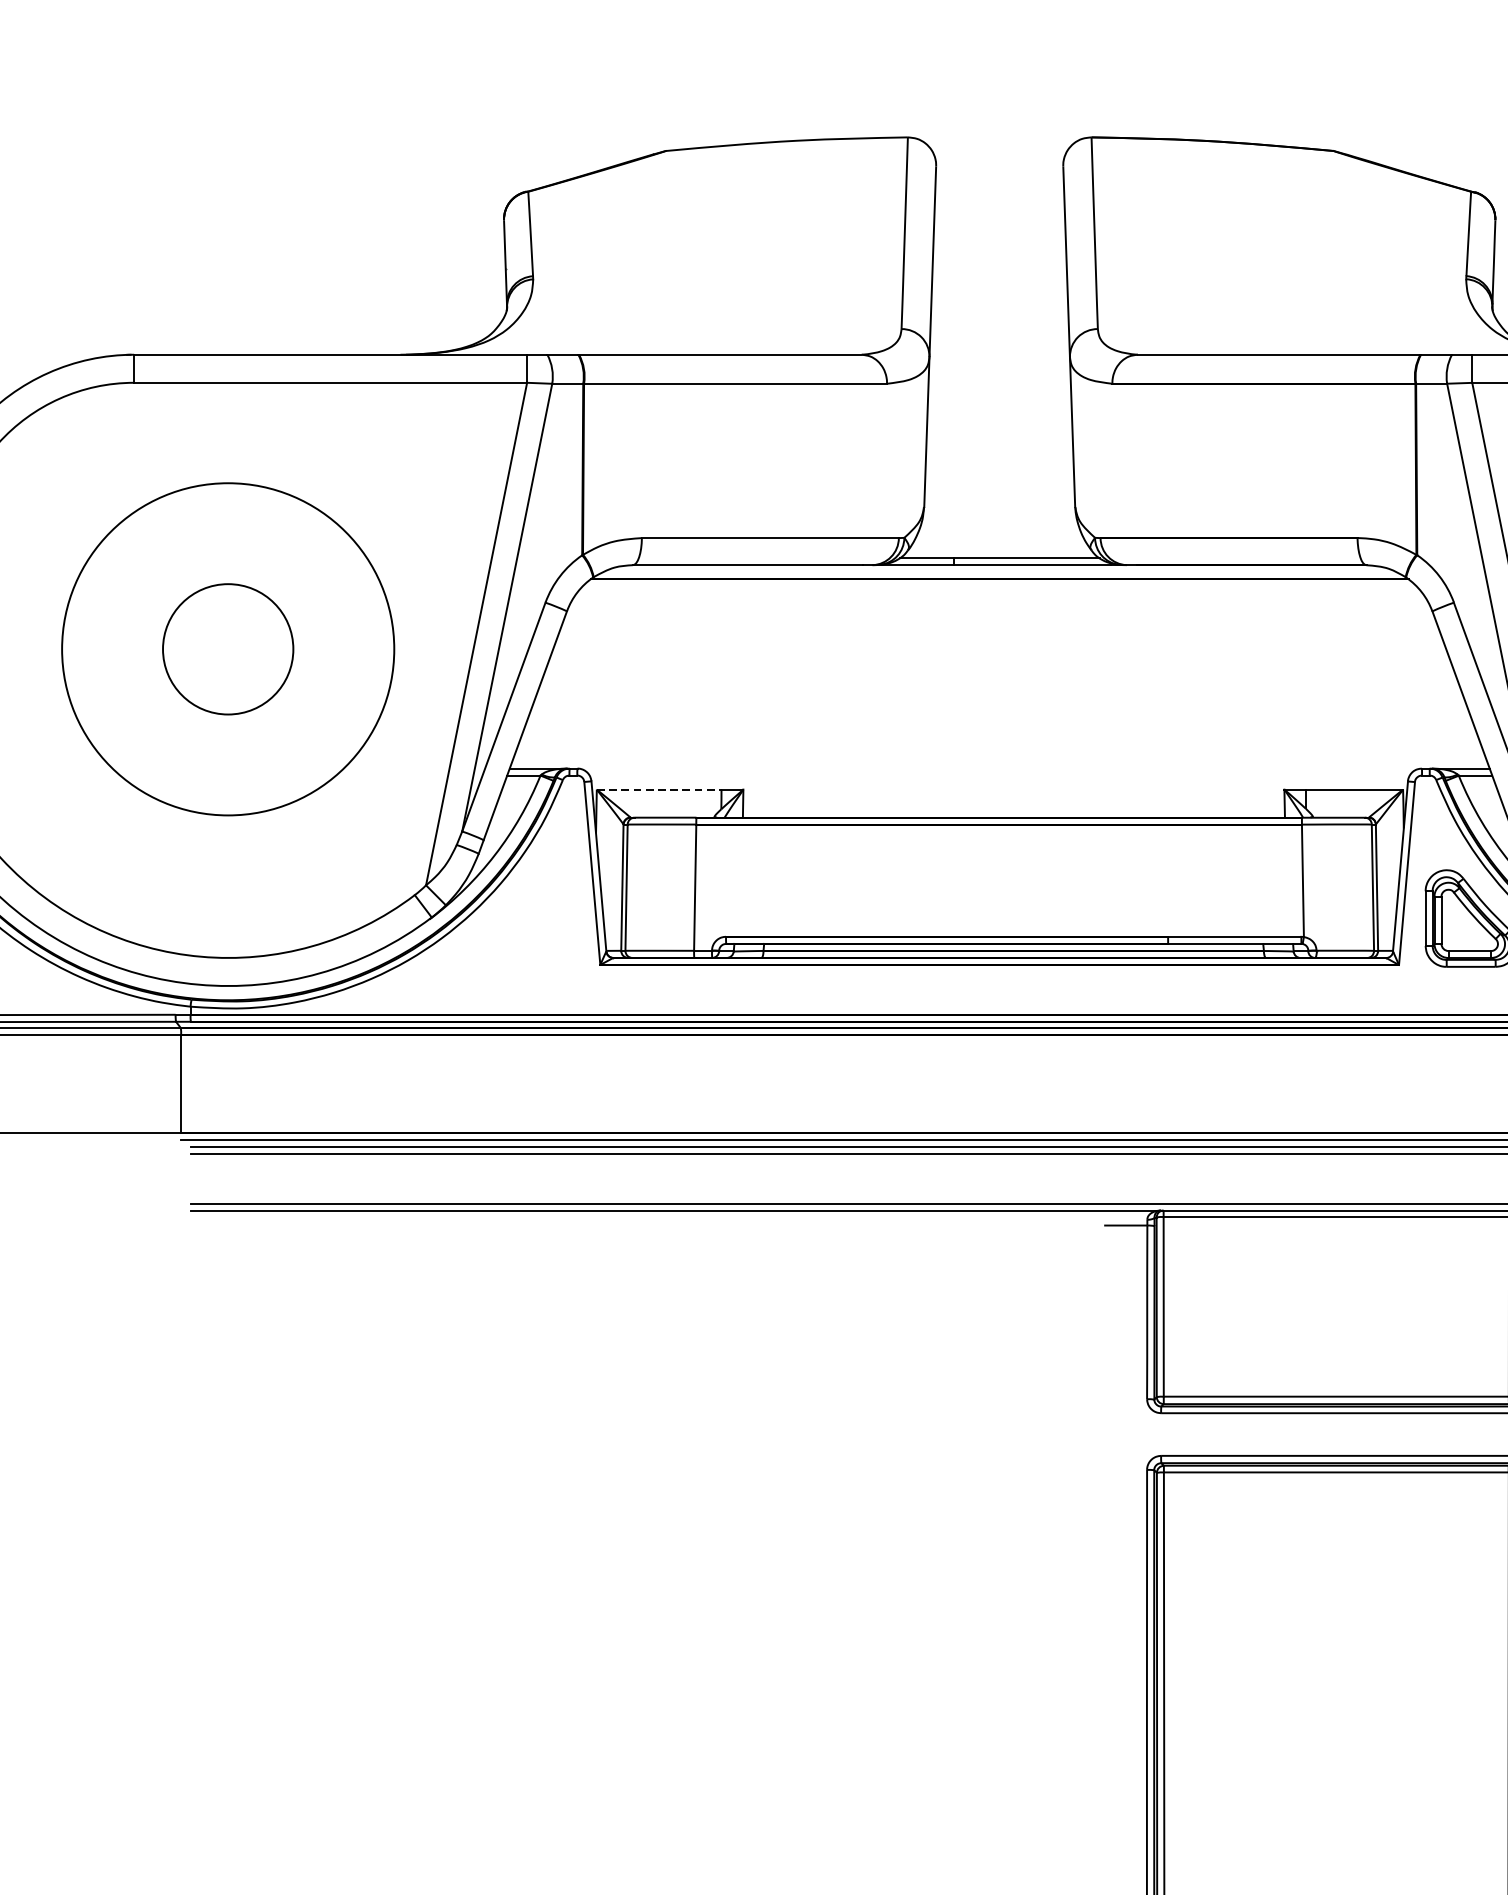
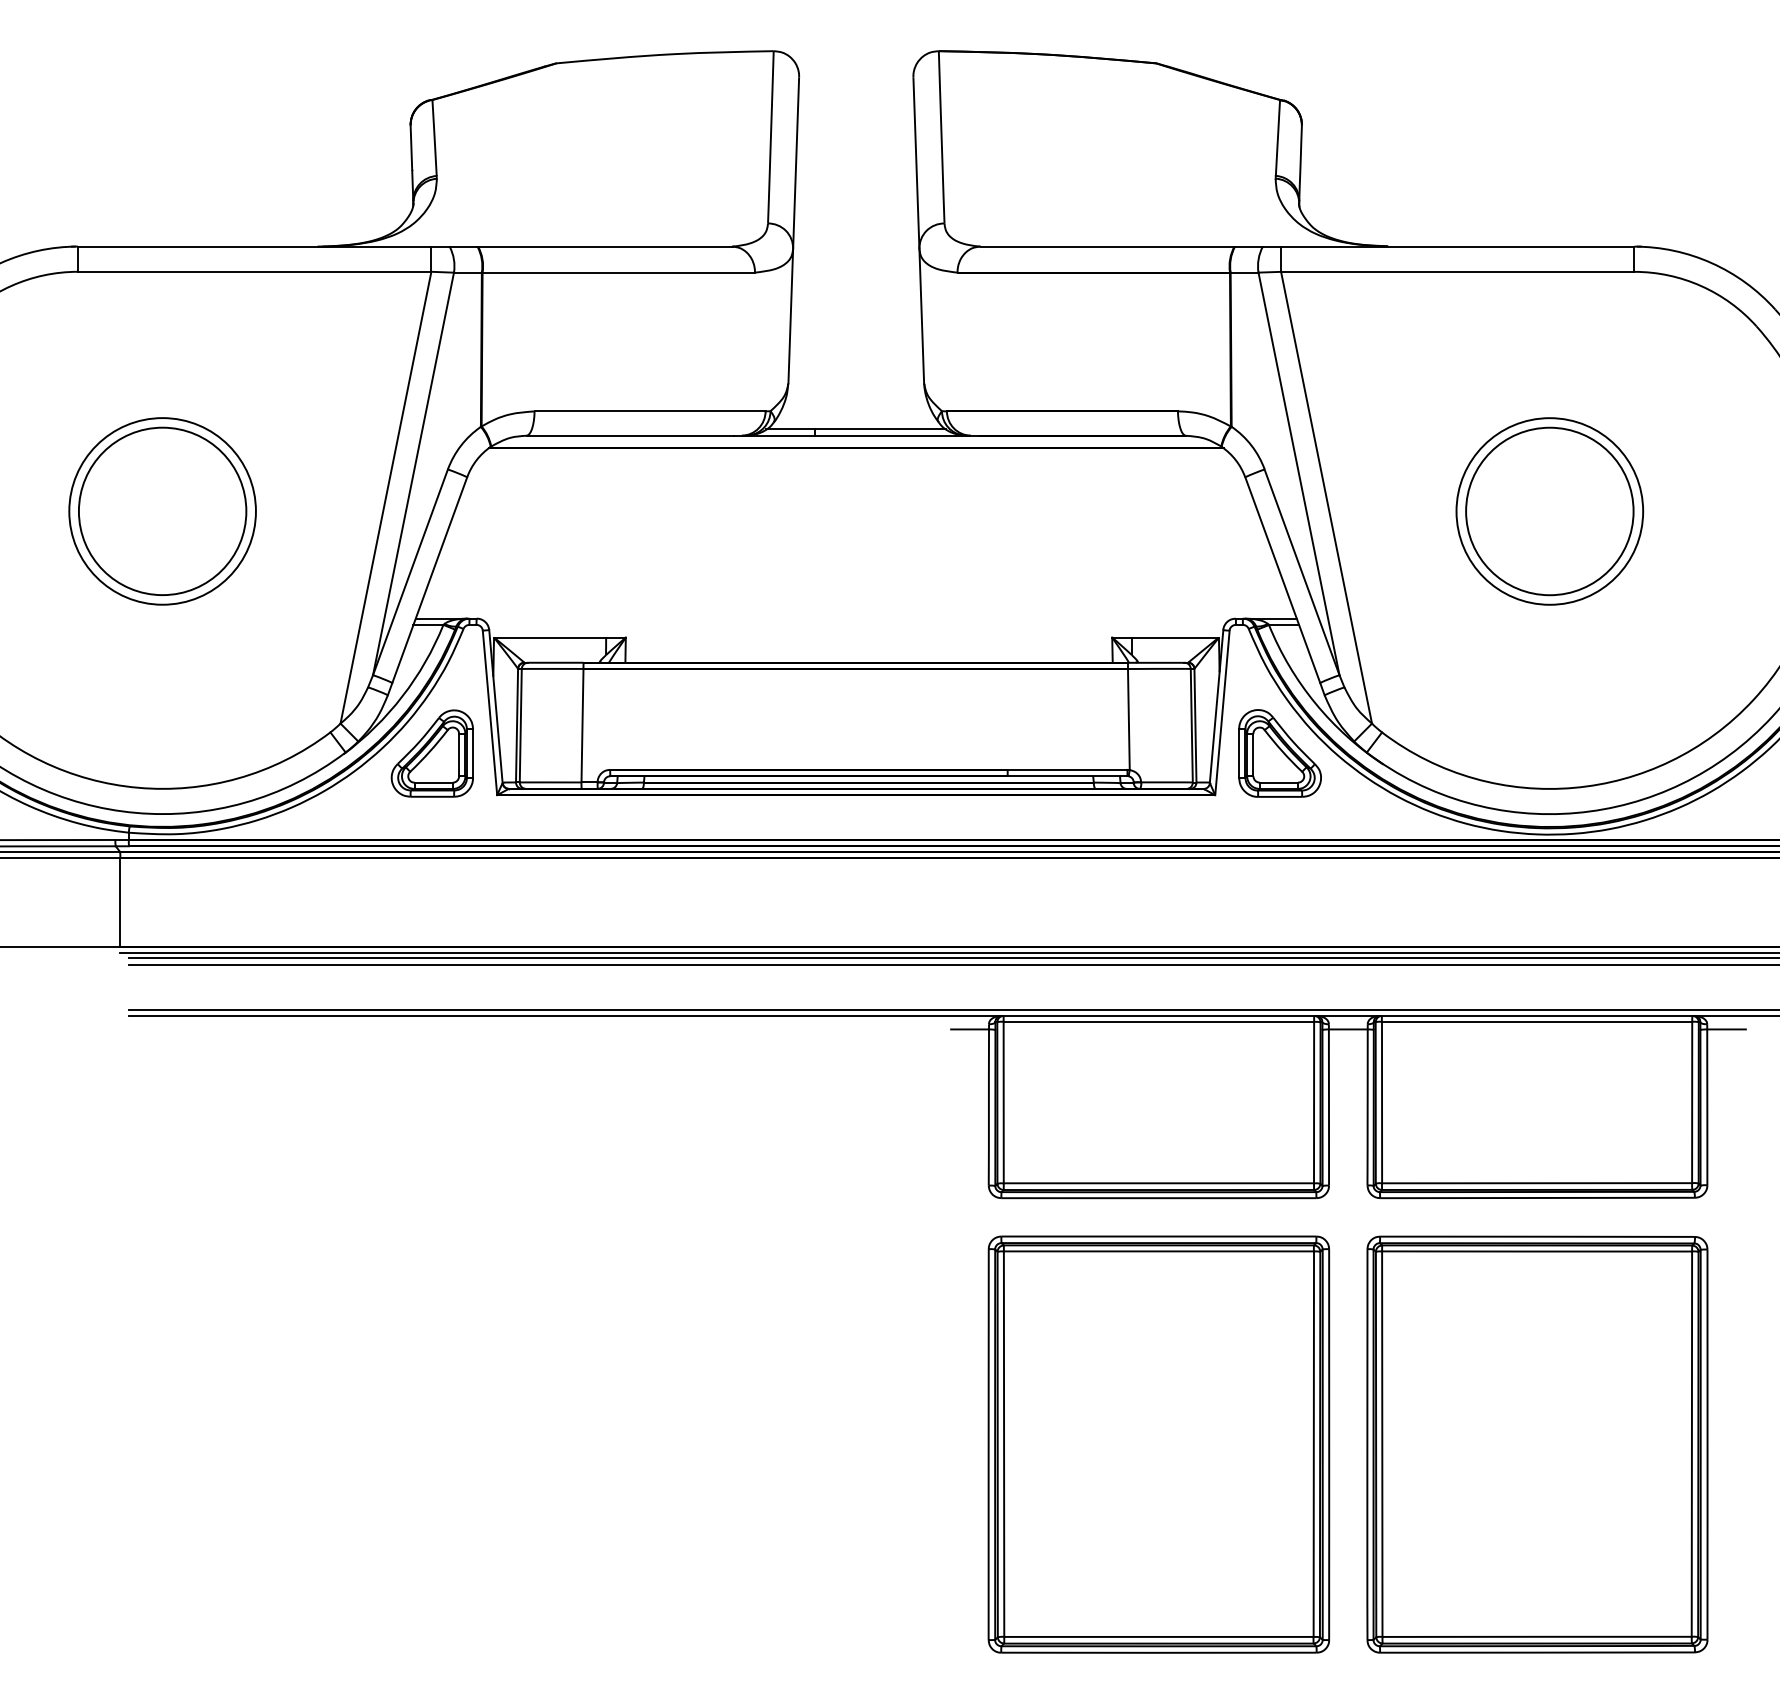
circle: (228, 649) -> (162, 511), size x0.62
circle: (228, 649) -> (162, 511), size x1.43
line: (659, 789) -> (550, 637), dashed -> solid
part: (527, 918) -> (431, 753), added

